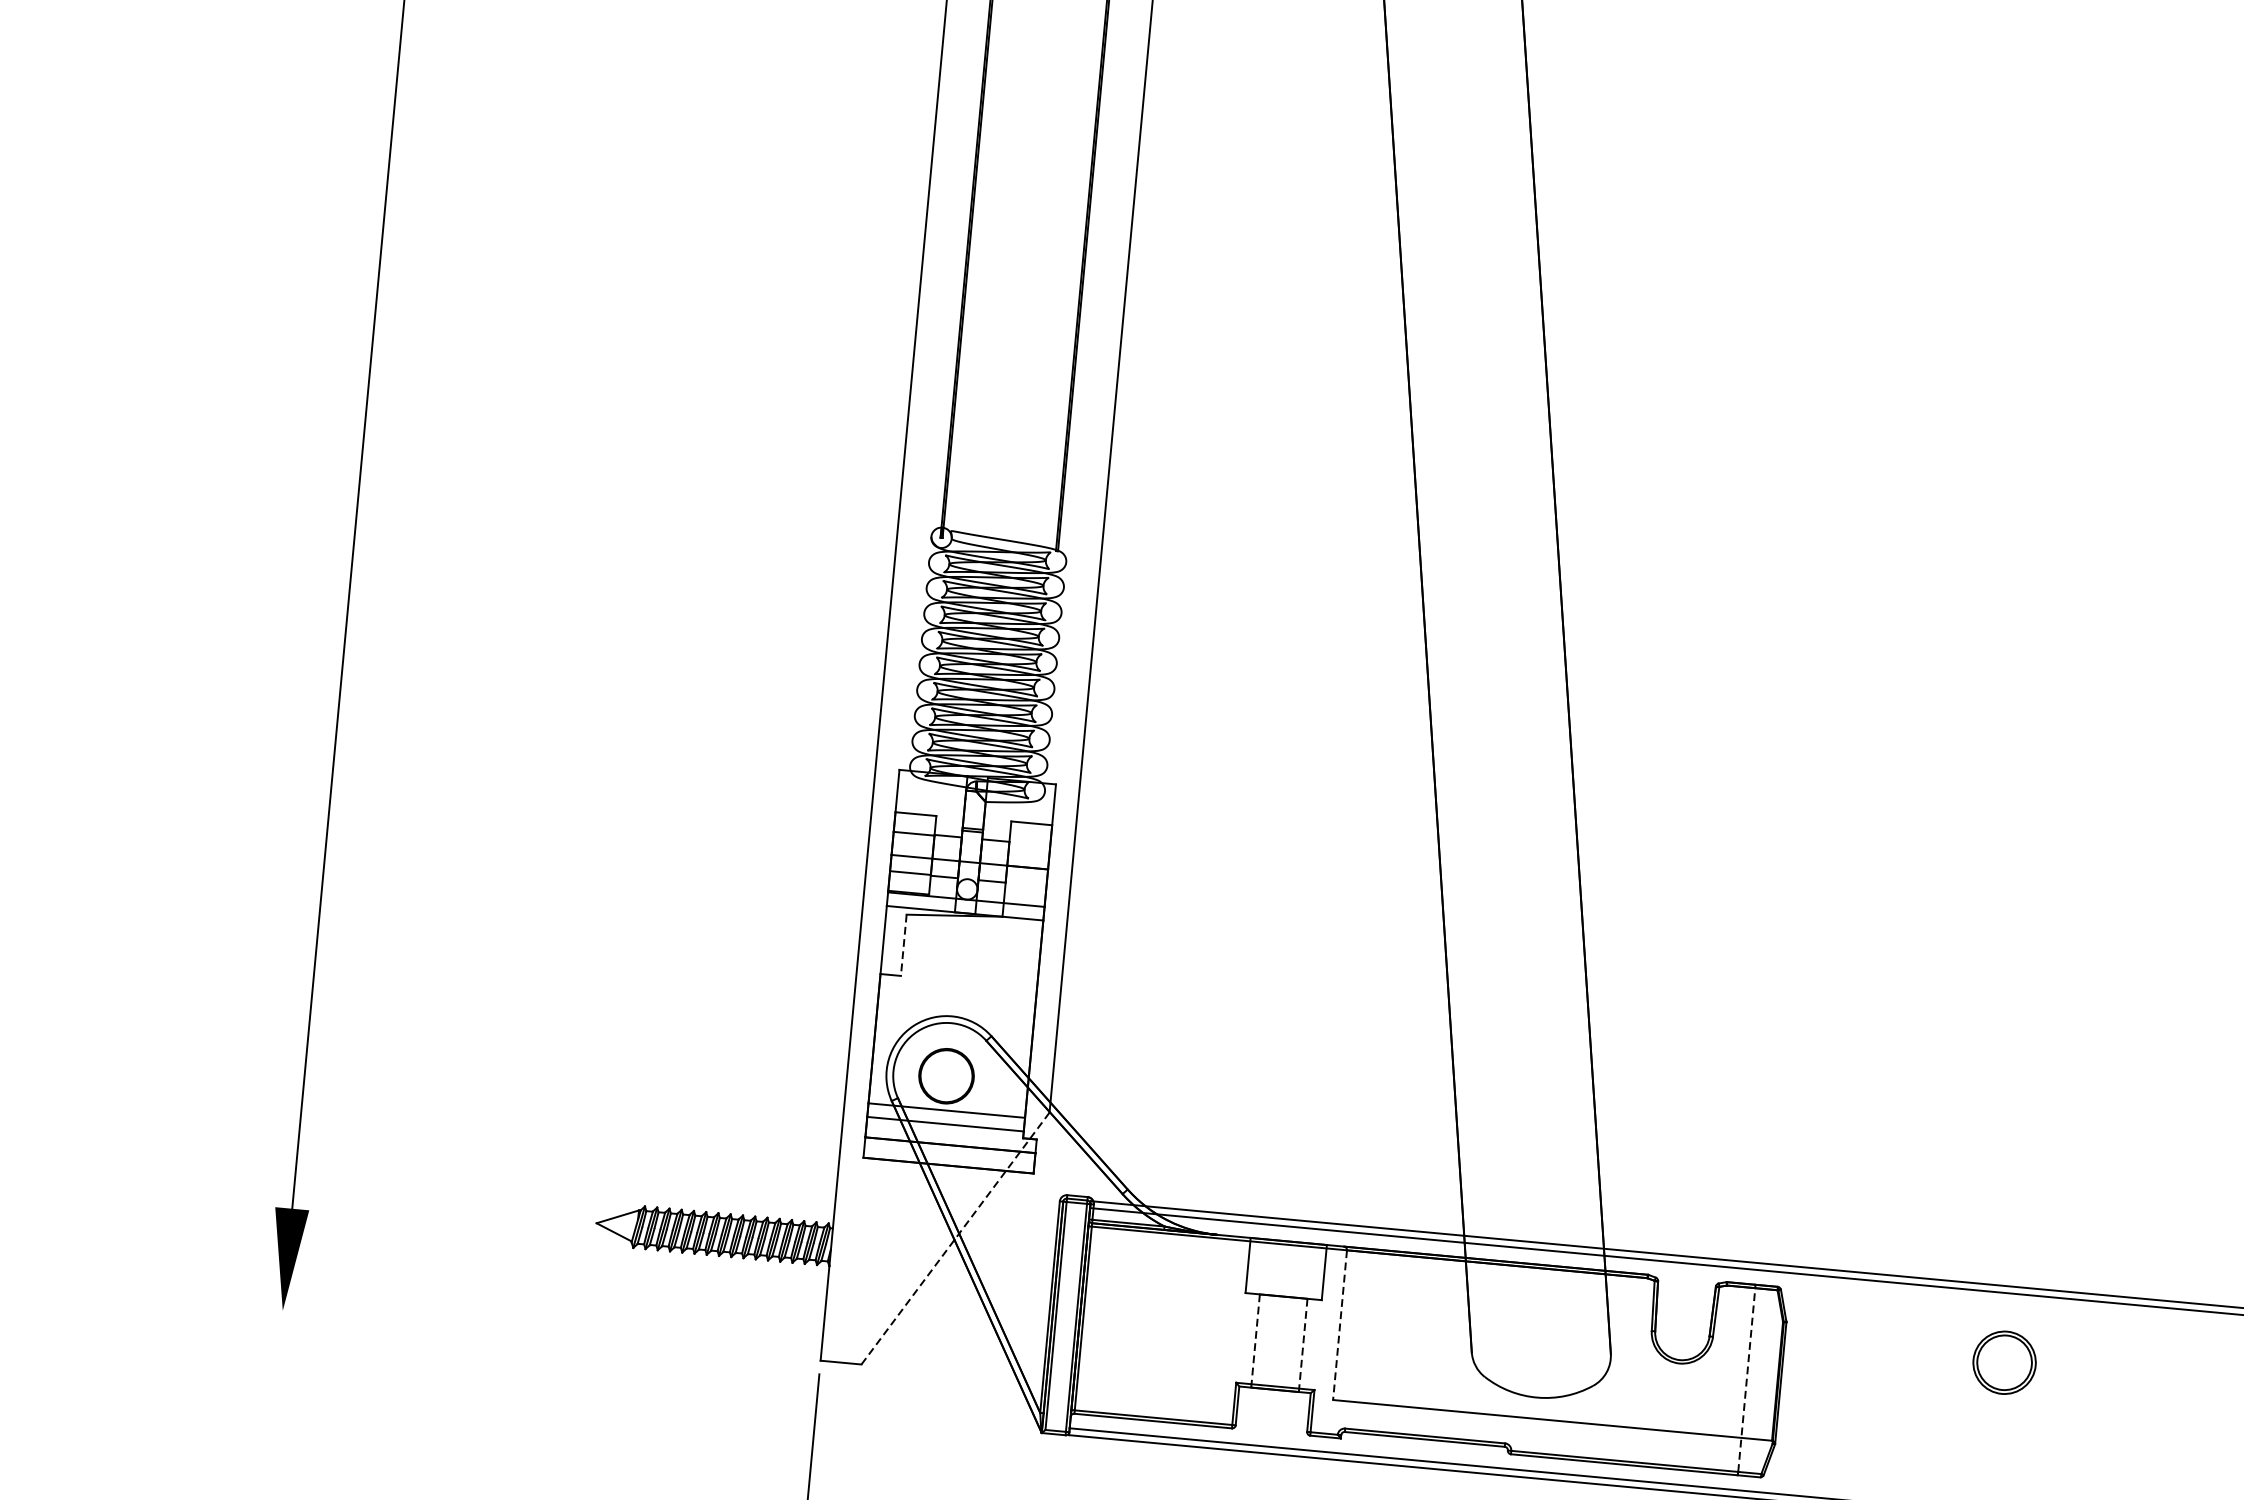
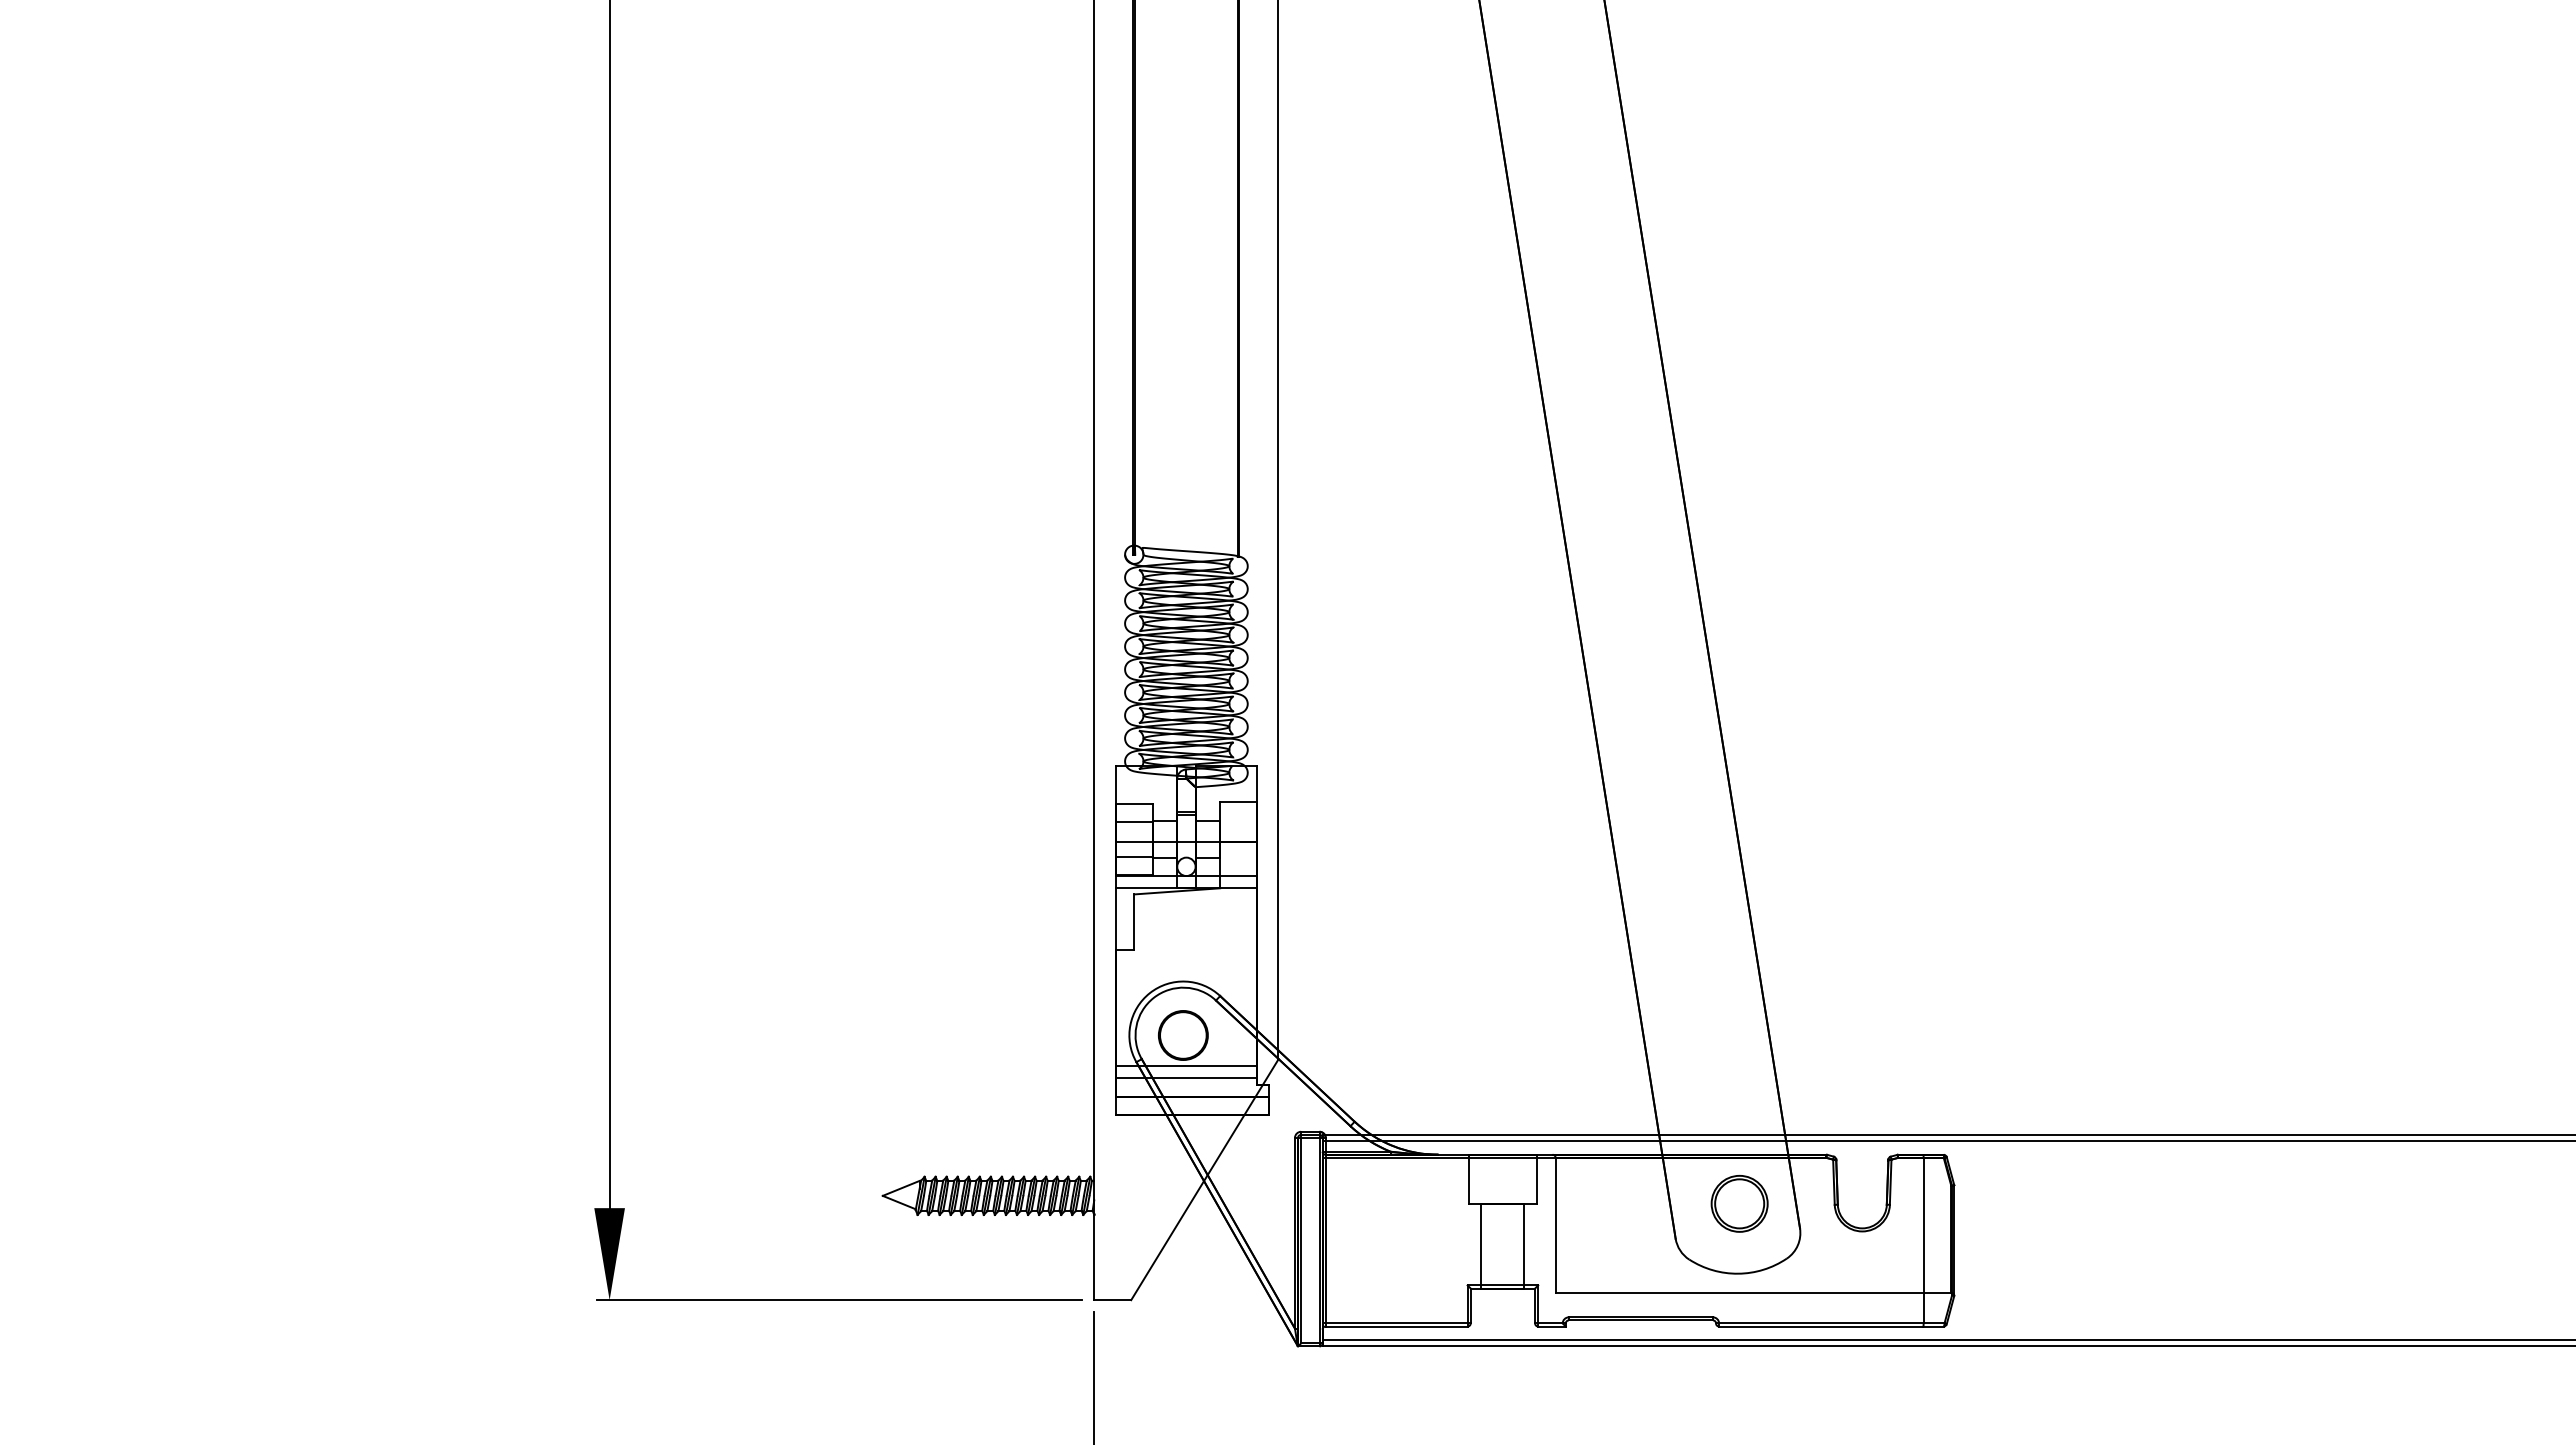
line: (903, 945) -> (1134, 922), dashed -> solid
line: (955, 1239) -> (1204, 1180), dashed -> solid
line: (1339, 1325) -> (1555, 1225), dashed -> solid
line: (537, 1334) -> (839, 1300), added
line: (1255, 1341) -> (1481, 1246), dashed -> solid
line: (1303, 1345) -> (1524, 1246), dashed -> solid
part: (2004, 1362) -> (1739, 1203), moved
line: (1746, 1379) -> (1923, 1240), dashed -> solid

